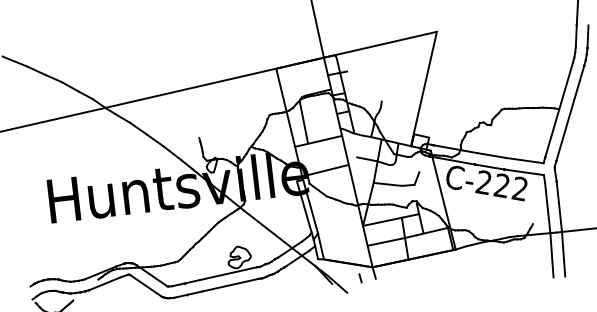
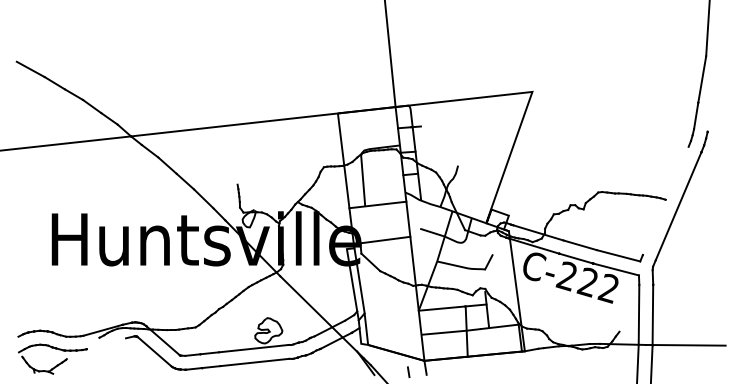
line: (587, 36) -> (709, 118), removed
line: (558, 109) -> (665, 200), removed
line: (104, 283) -> (106, 343), removed

